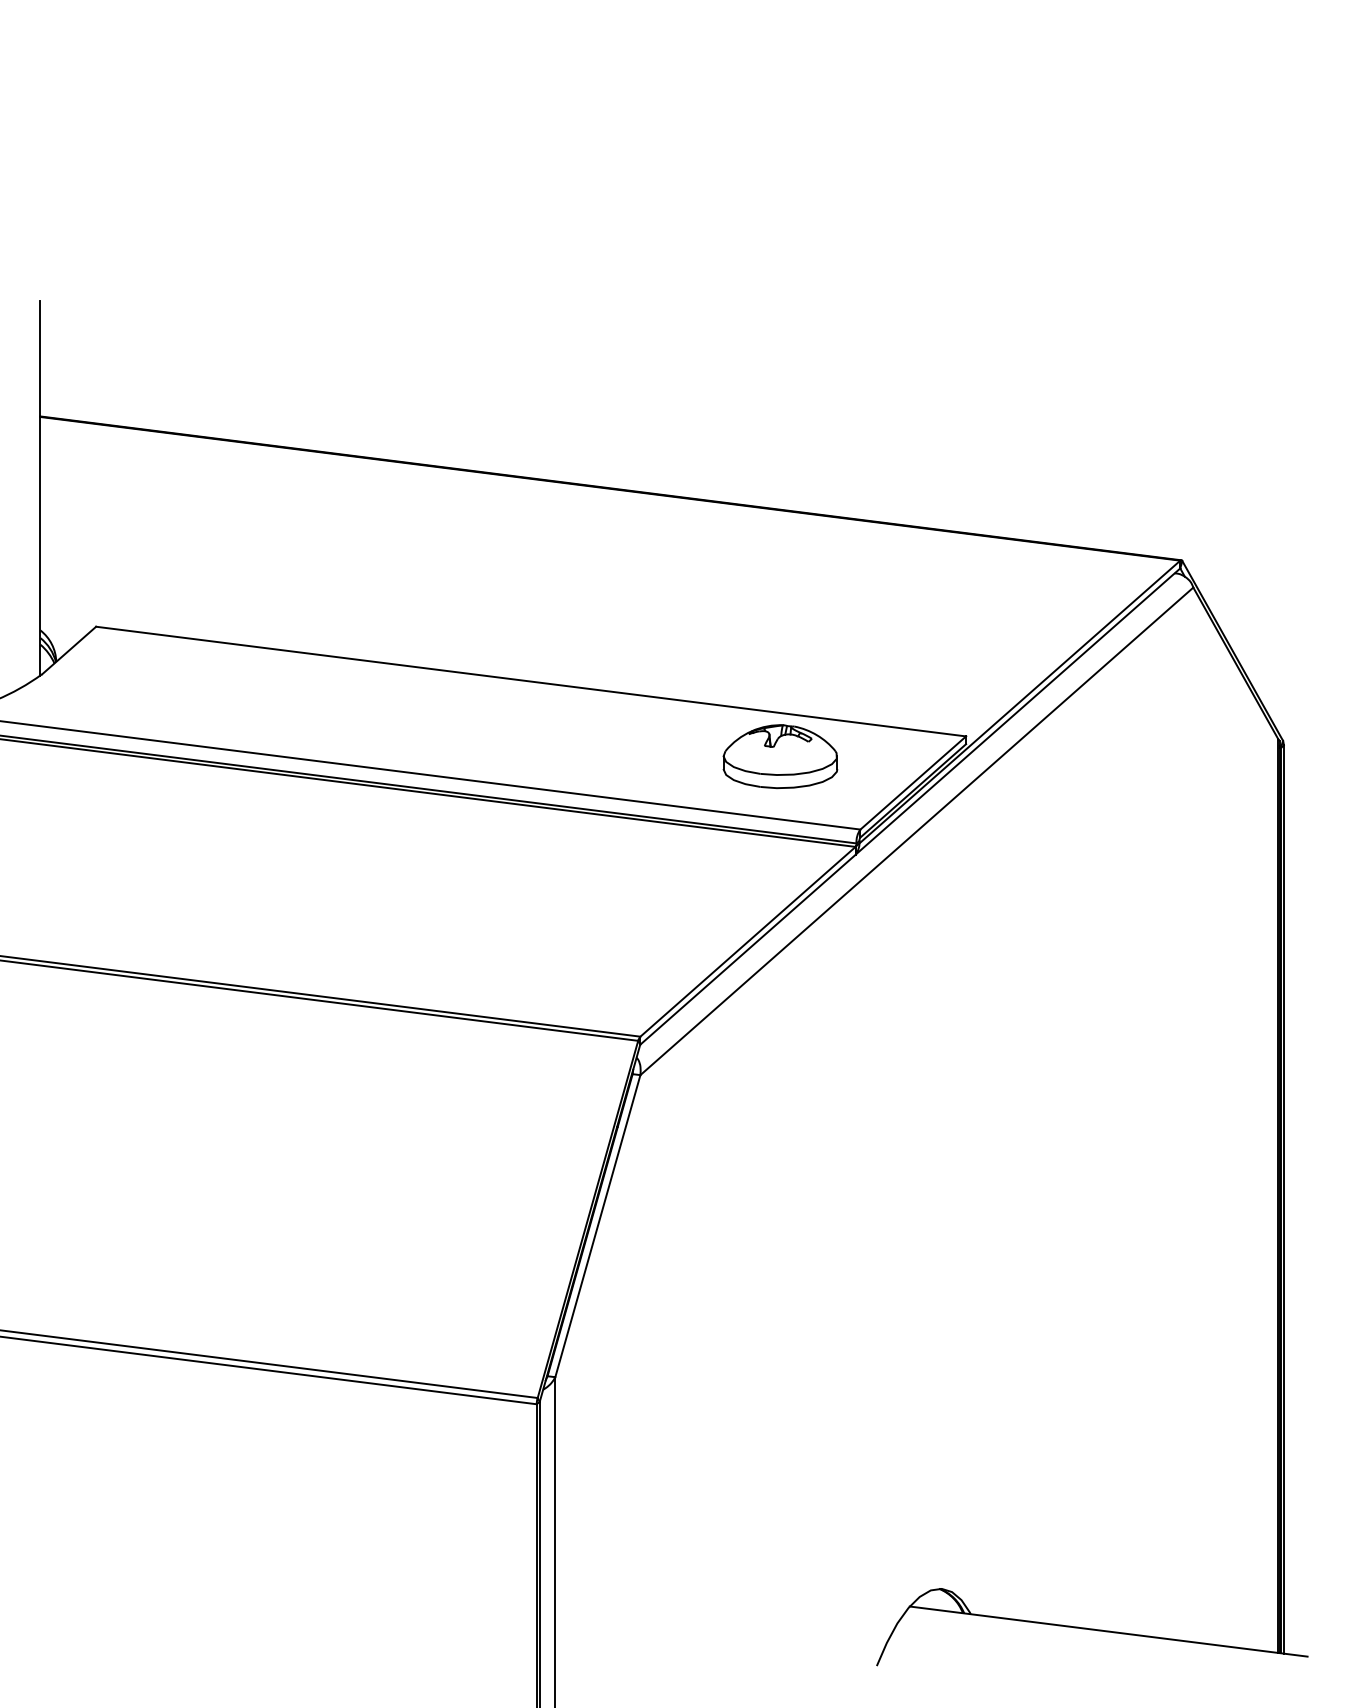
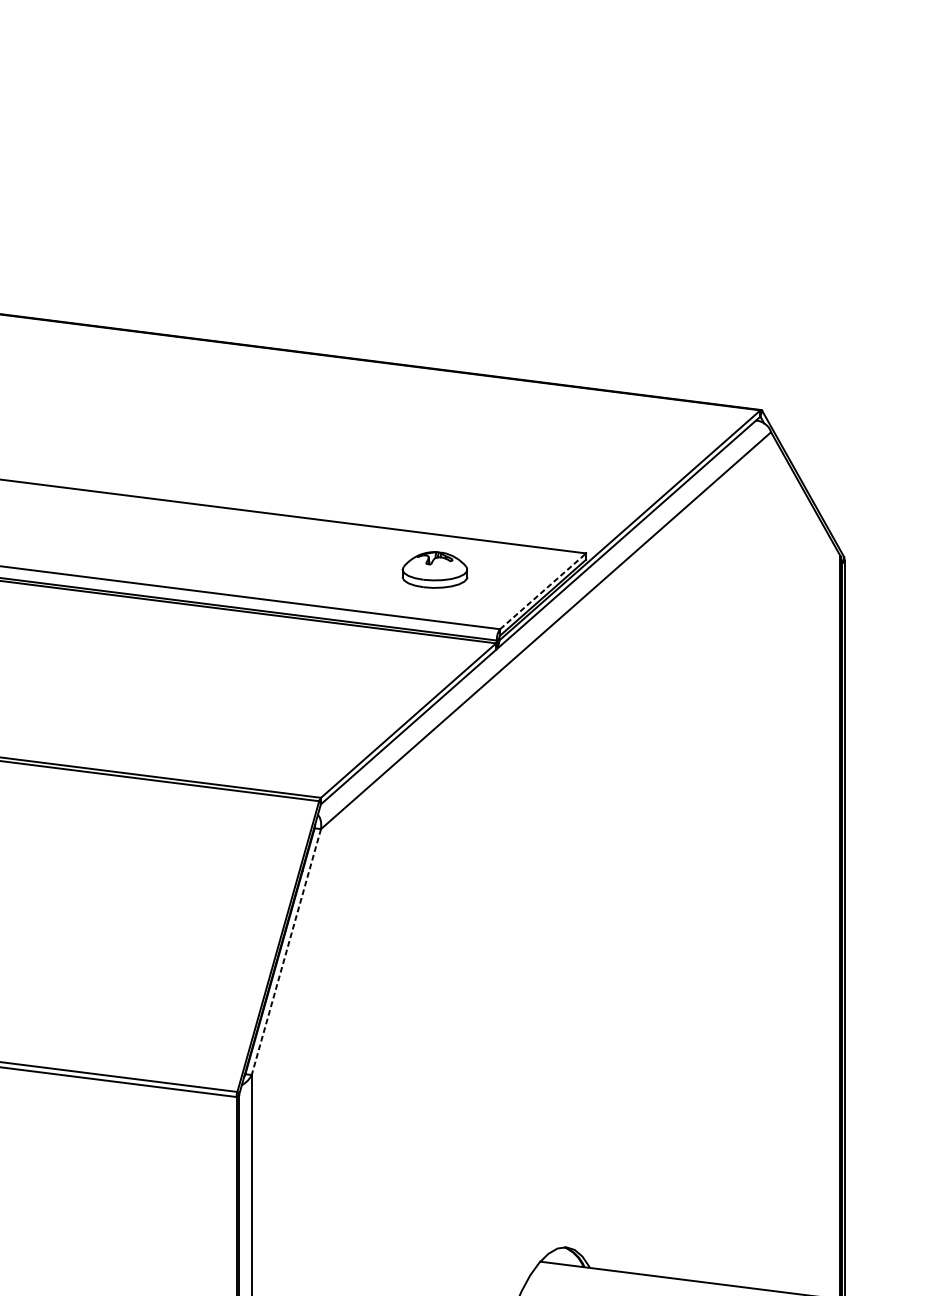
part: (780, 756) -> (435, 569), size x0.7
line: (913, 782) -> (543, 590), solid -> dashed
line: (597, 1226) -> (286, 952), solid -> dashed

